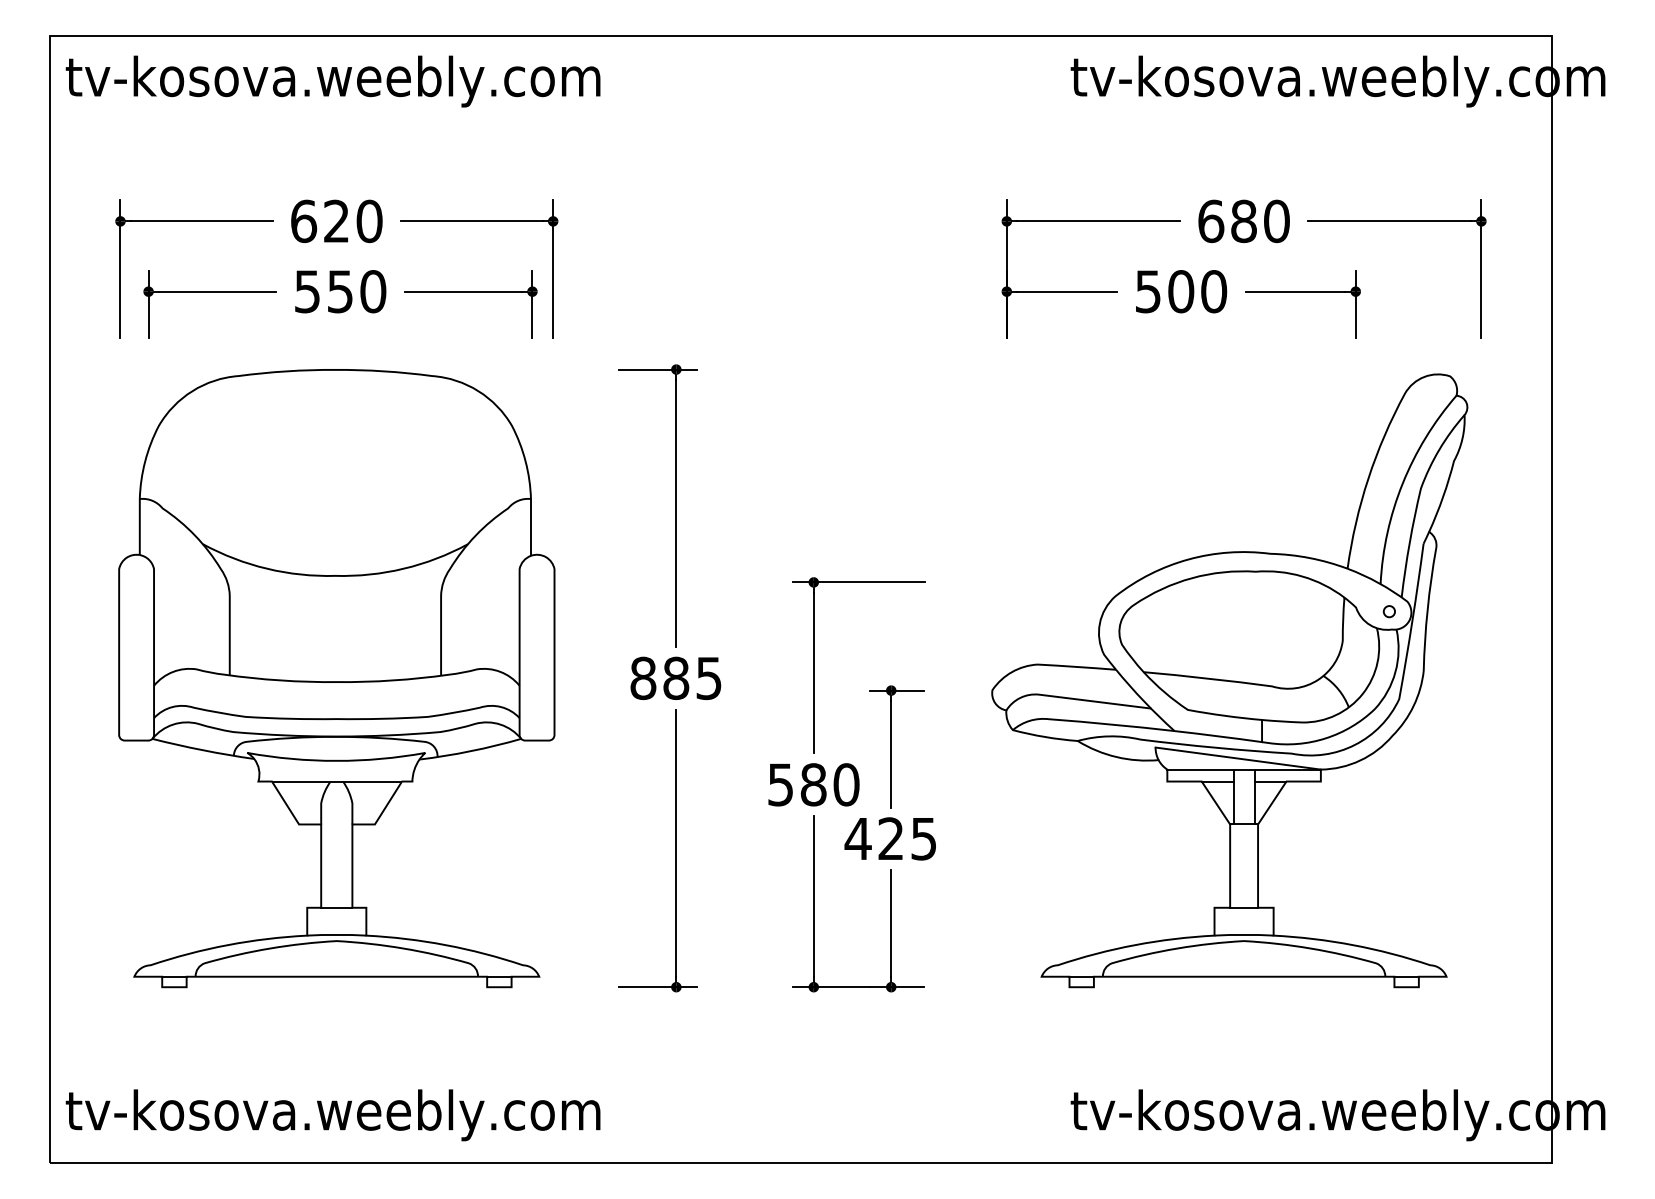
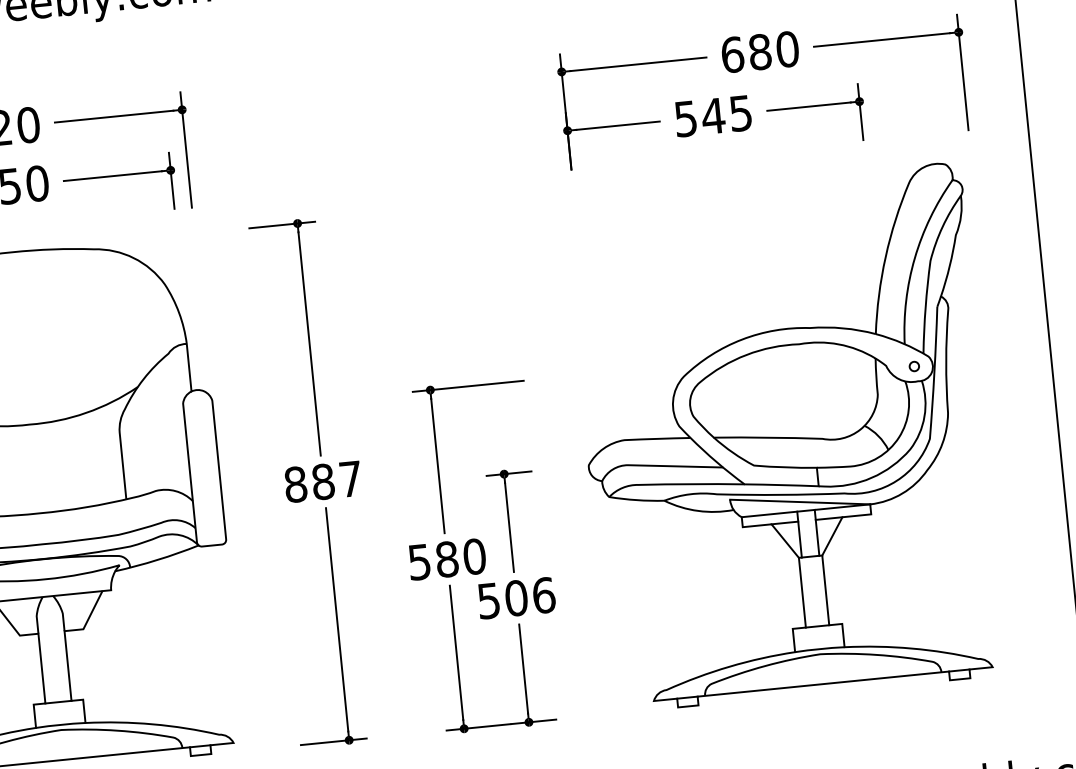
text: (1197, 291) -> (727, 114), 500 -> 545
text: (708, 678) -> (350, 479), 885 -> 887
text: (890, 838) -> (515, 597), 425 -> 506

